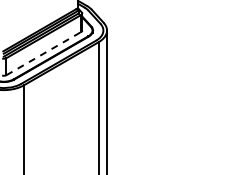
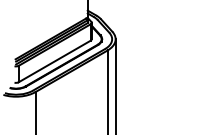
line: (44, 53) -> (55, 61), dashed -> solid

